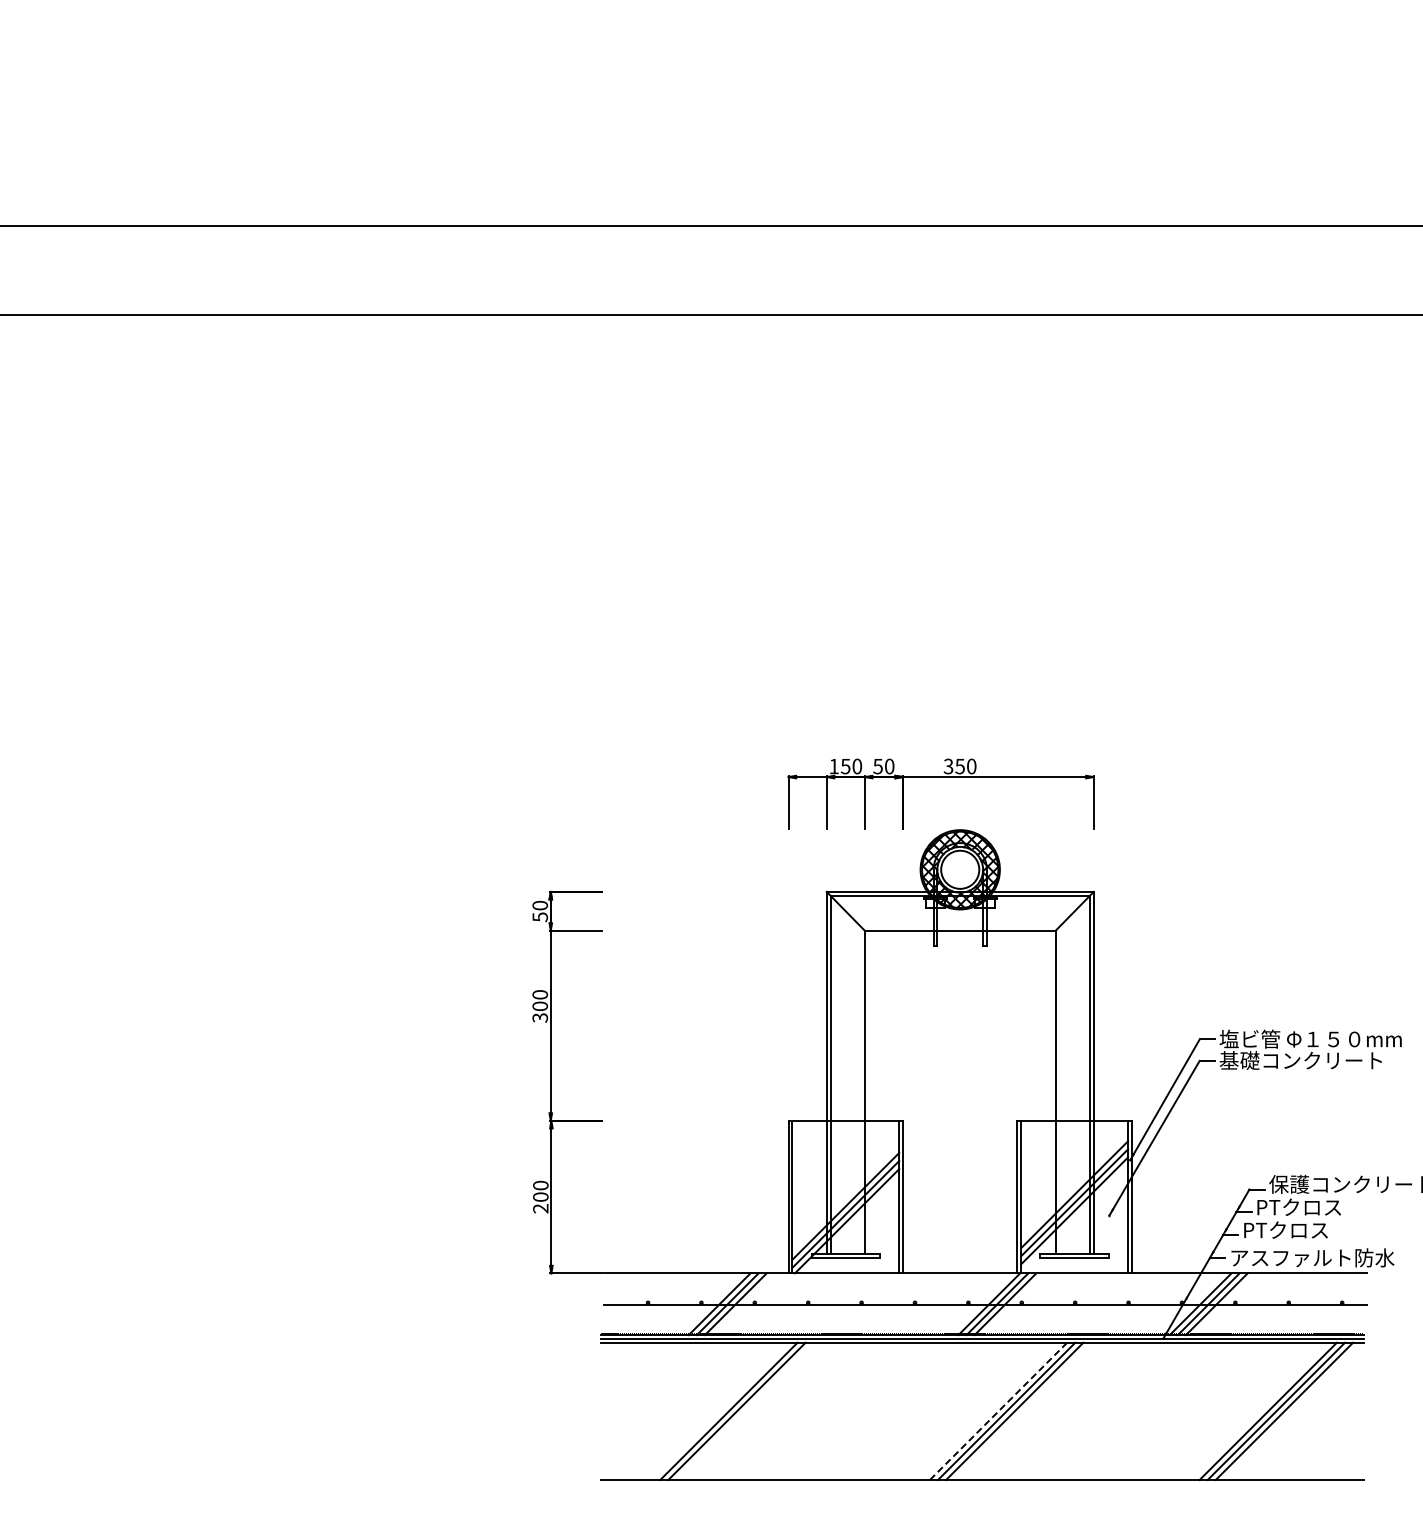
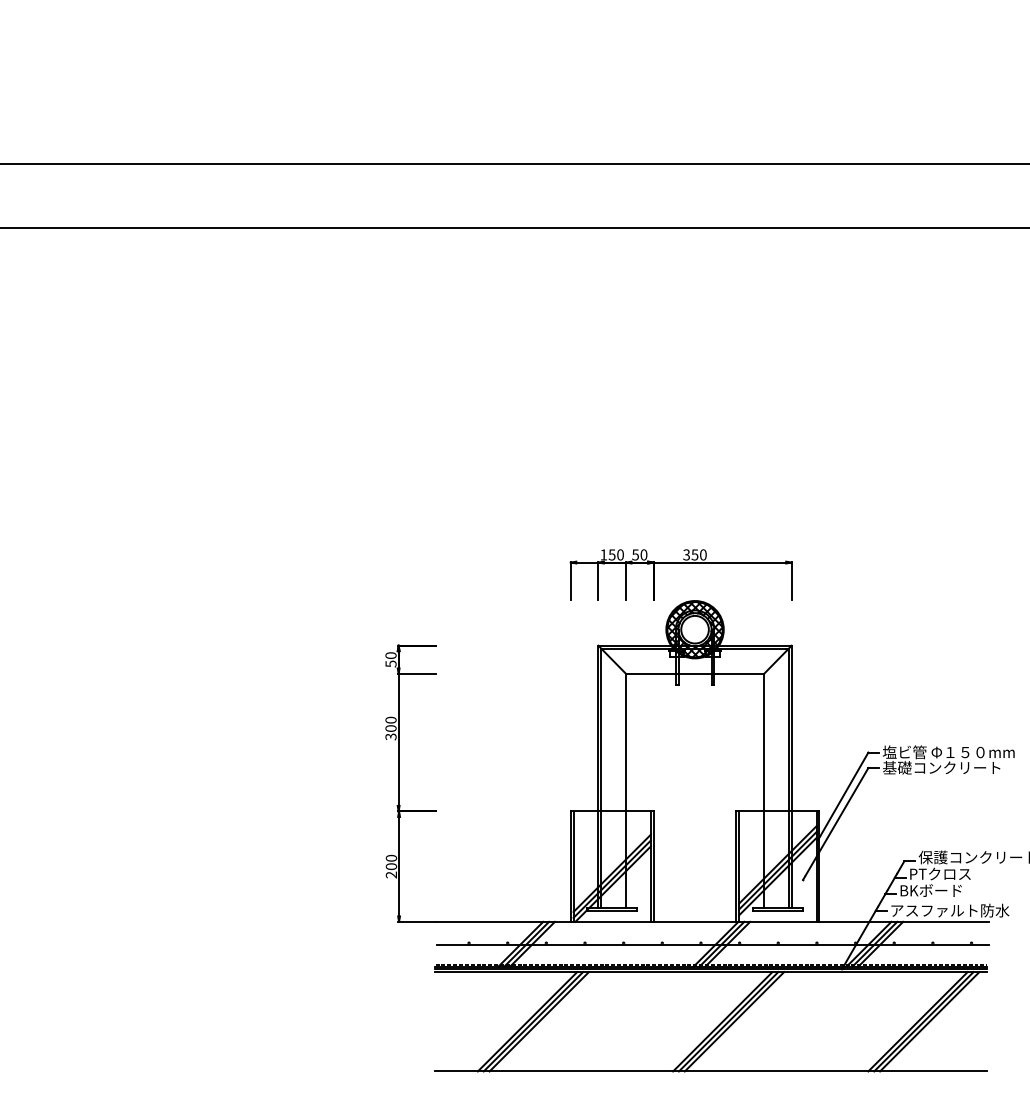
text: (1287, 1229) -> (931, 890), PTクロス -> BKボード
line: (744, 1411) -> (538, 1021), added
line: (998, 1411) -> (722, 1021), dashed -> solid

